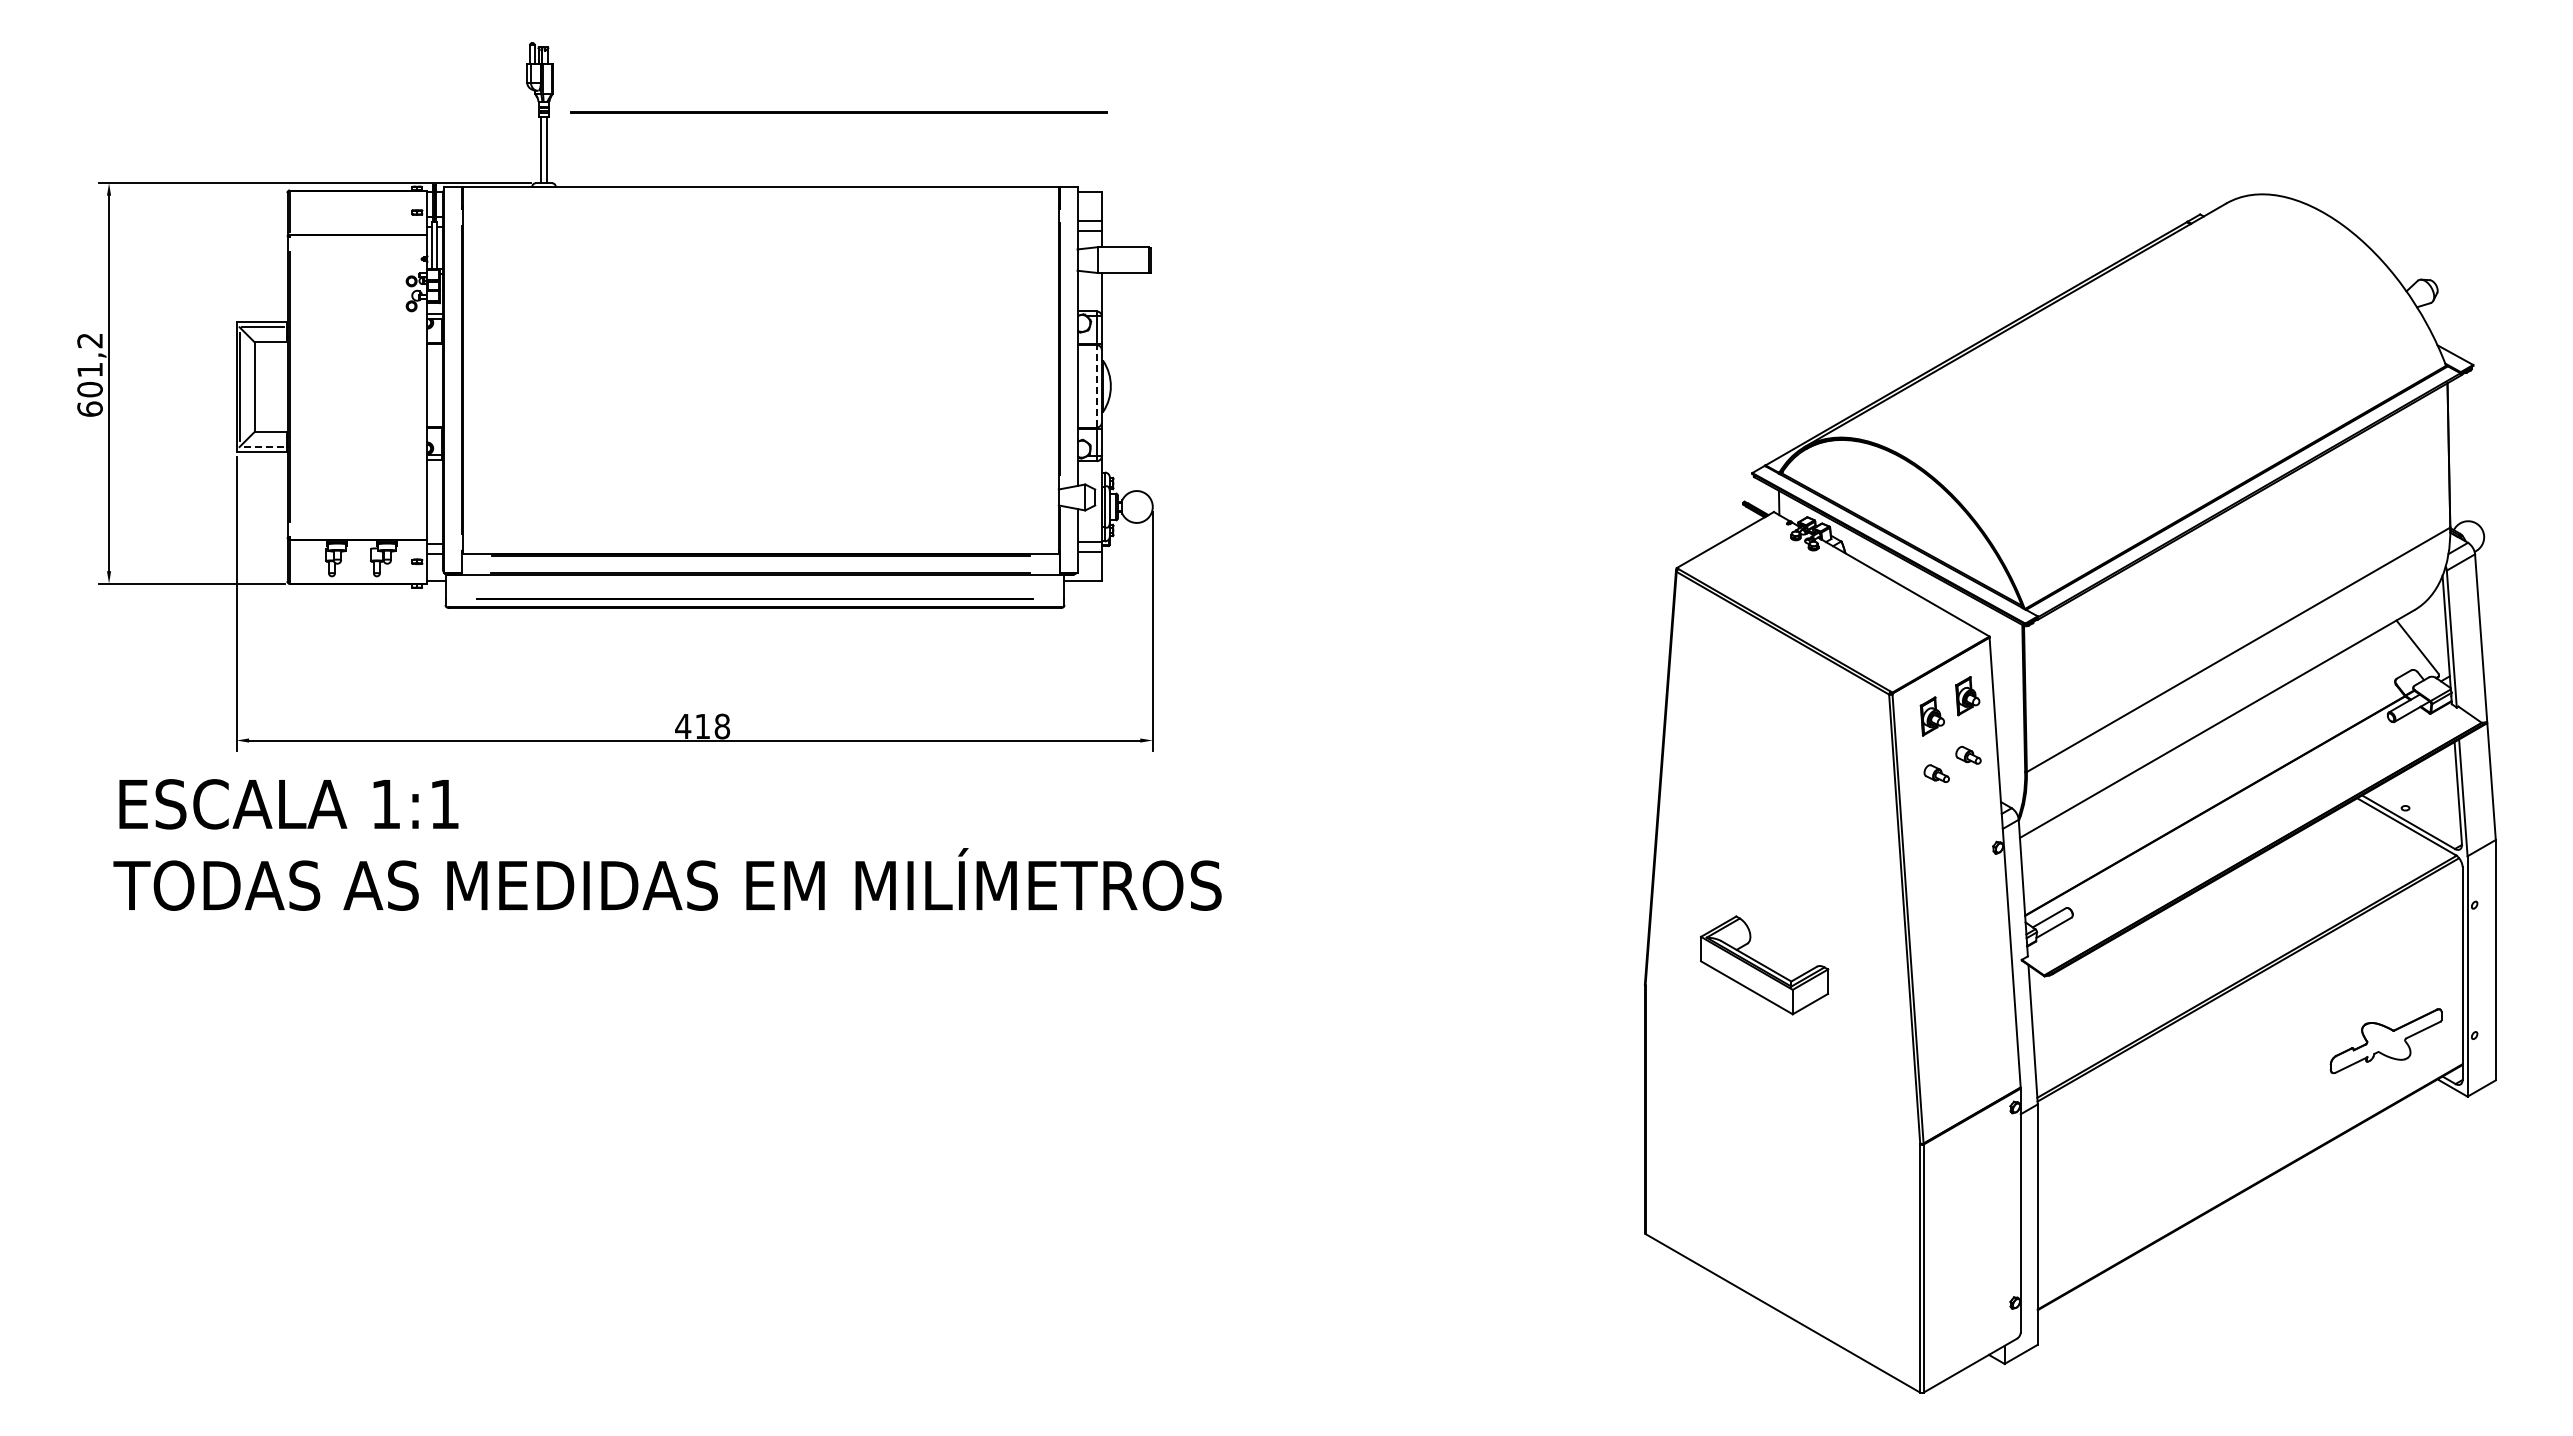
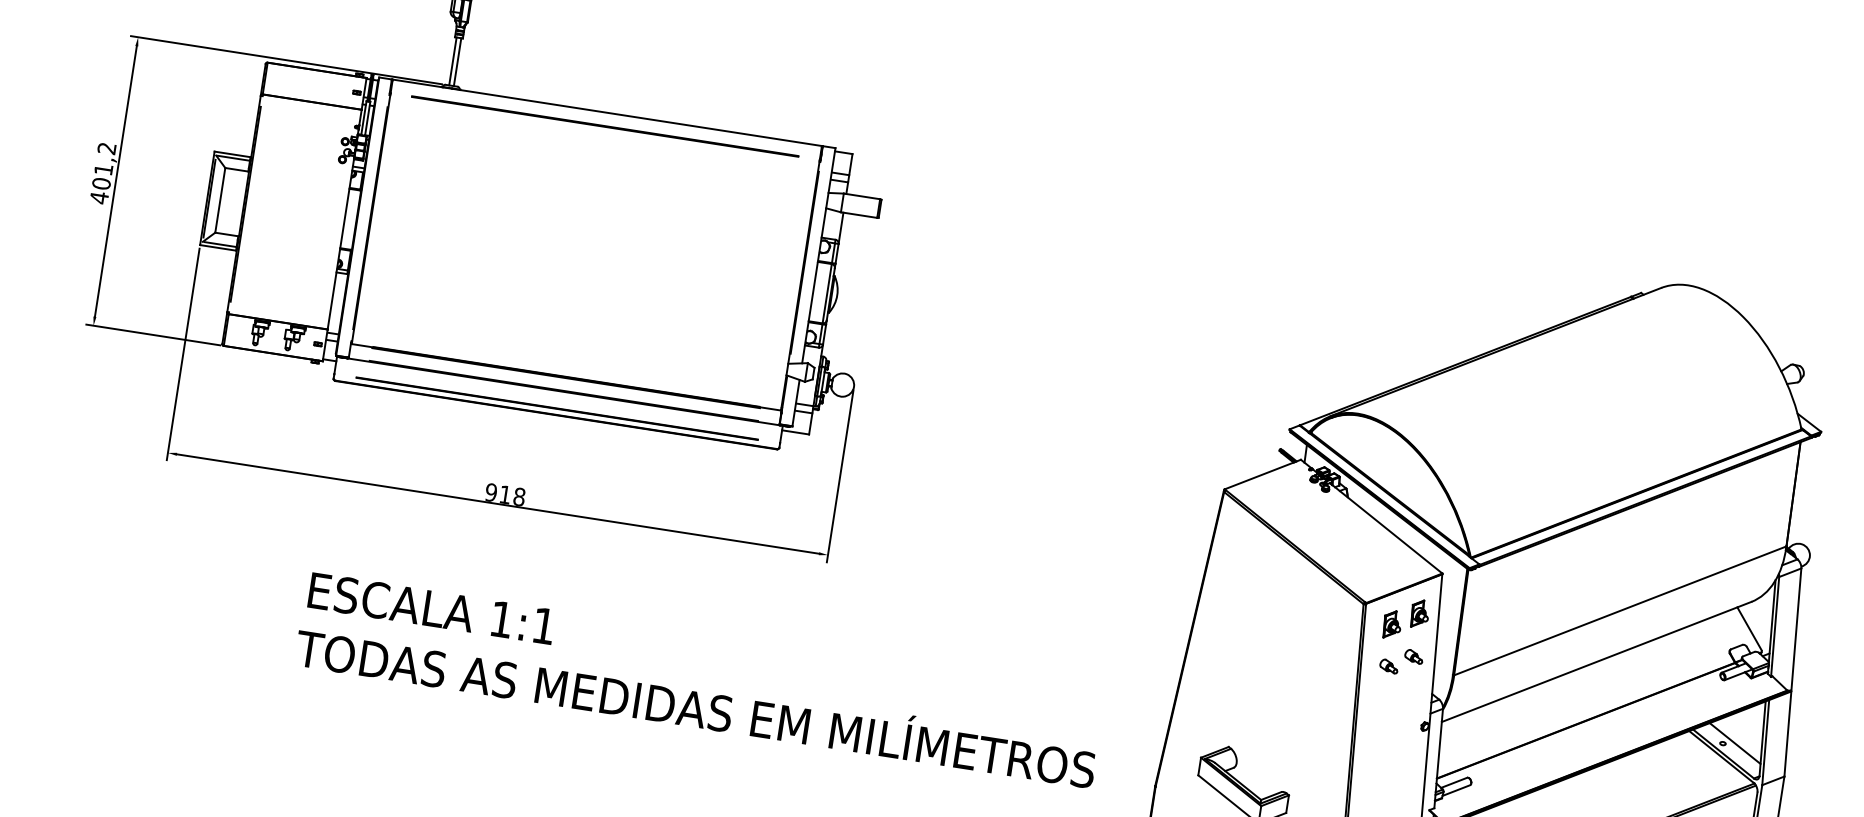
line: (838, 112) -> (604, 126), moved
line: (1096, 386) -> (826, 293), dashed -> solid
text: (89, 409) -> (98, 198), 601,2 -> 401,2
line: (262, 447) -> (219, 244), dashed -> solid
text: (683, 726) -> (491, 492), 418 -> 918
line: (2421, 805) -> (1734, 743), added
text: (667, 844) -> (700, 679), moved

